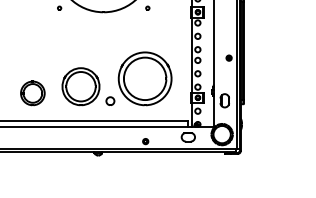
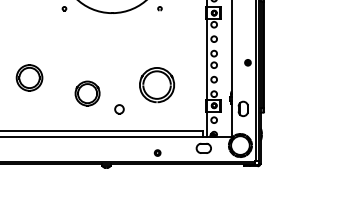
part: (144, 78) -> (156, 84), size x0.6
part: (80, 86) -> (87, 93), size x0.6
part: (32, 92) -> (29, 77), moved

